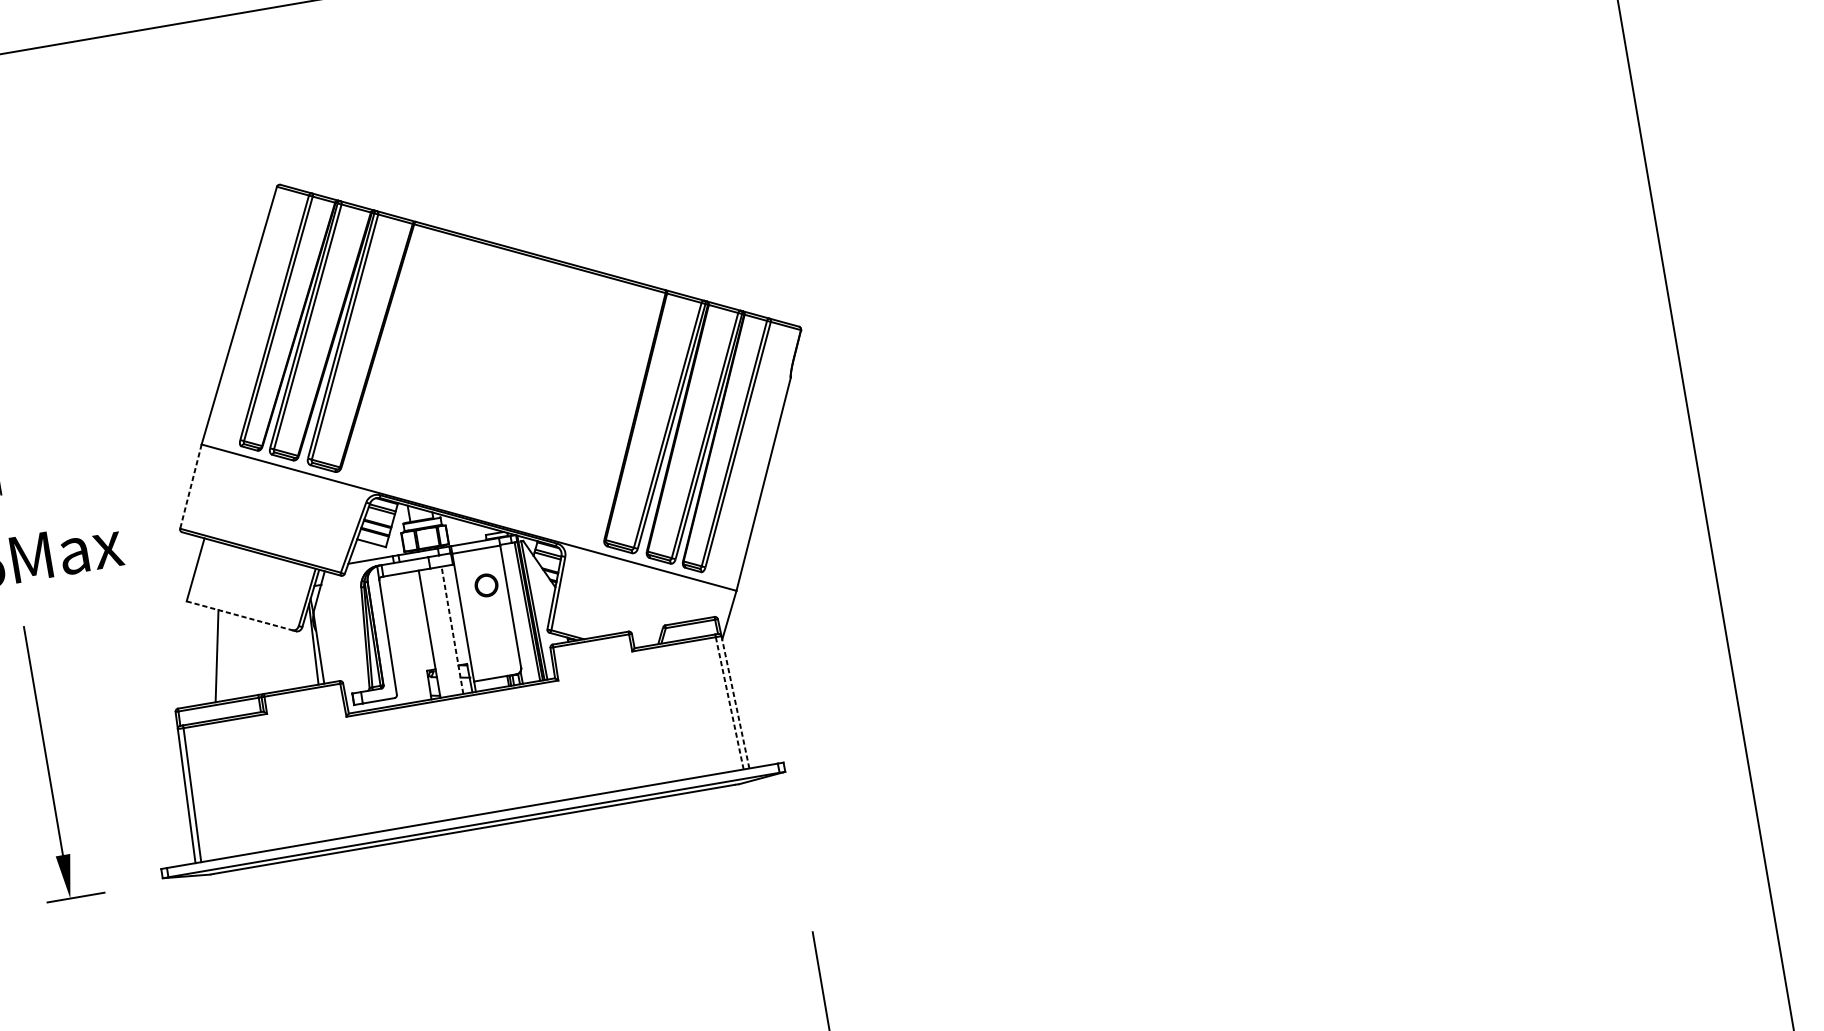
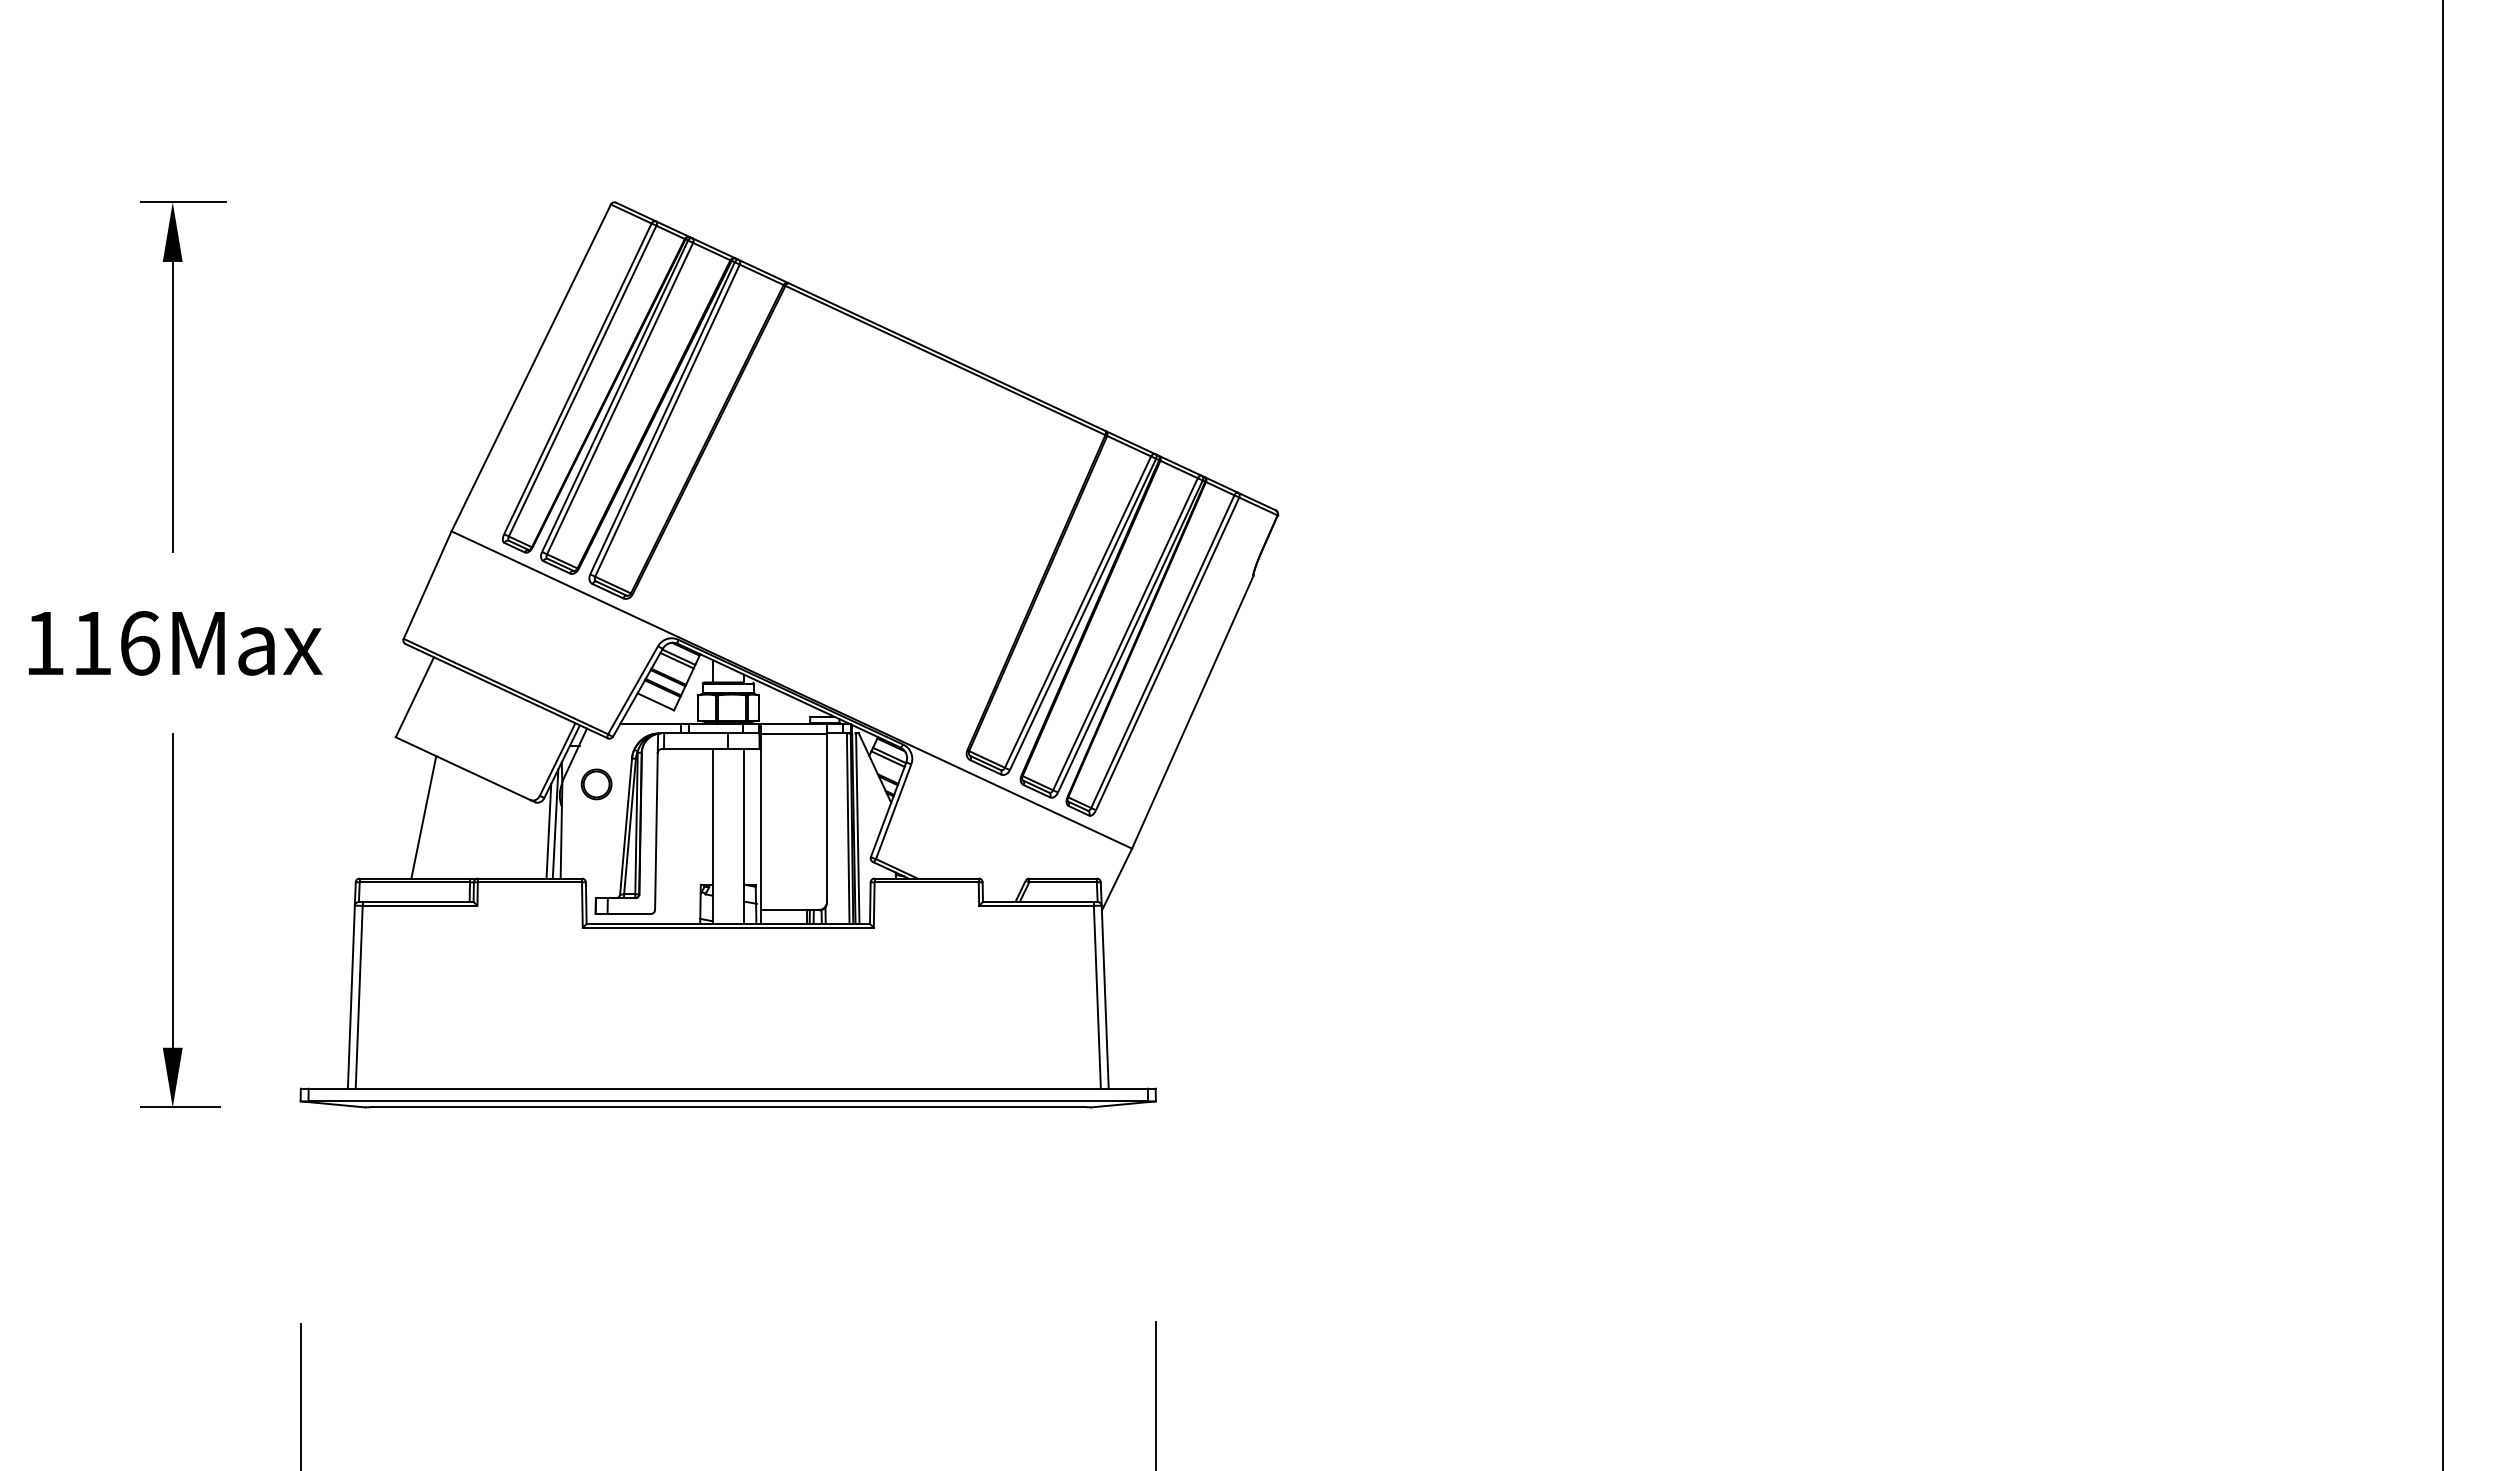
line: (190, 486) -> (427, 585), dashed -> solid
part: (486, 585) -> (596, 784), moved
line: (239, 615) -> (463, 768), dashed -> solid
line: (452, 630) -> (743, 836), dashed -> solid
line: (309, 650) -> (548, 830), added
line: (735, 702) -> (1105, 997), dashed -> solid
line: (729, 703) -> (1097, 997), dashed -> solid

